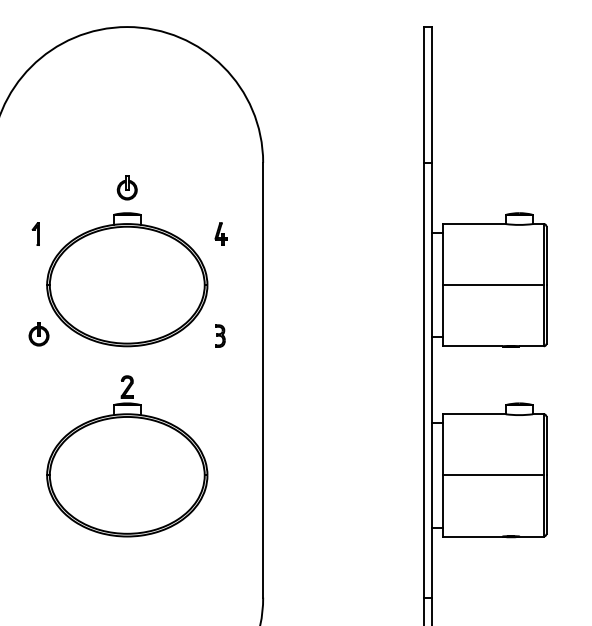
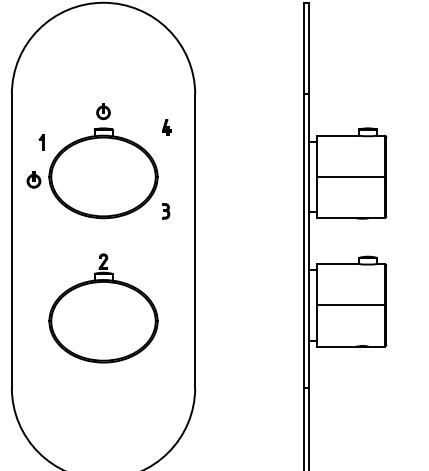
part: (220, 234) -> (166, 127), moved
part: (38, 333) -> (33, 179), moved
part: (127, 456) -> (103, 308), moved

